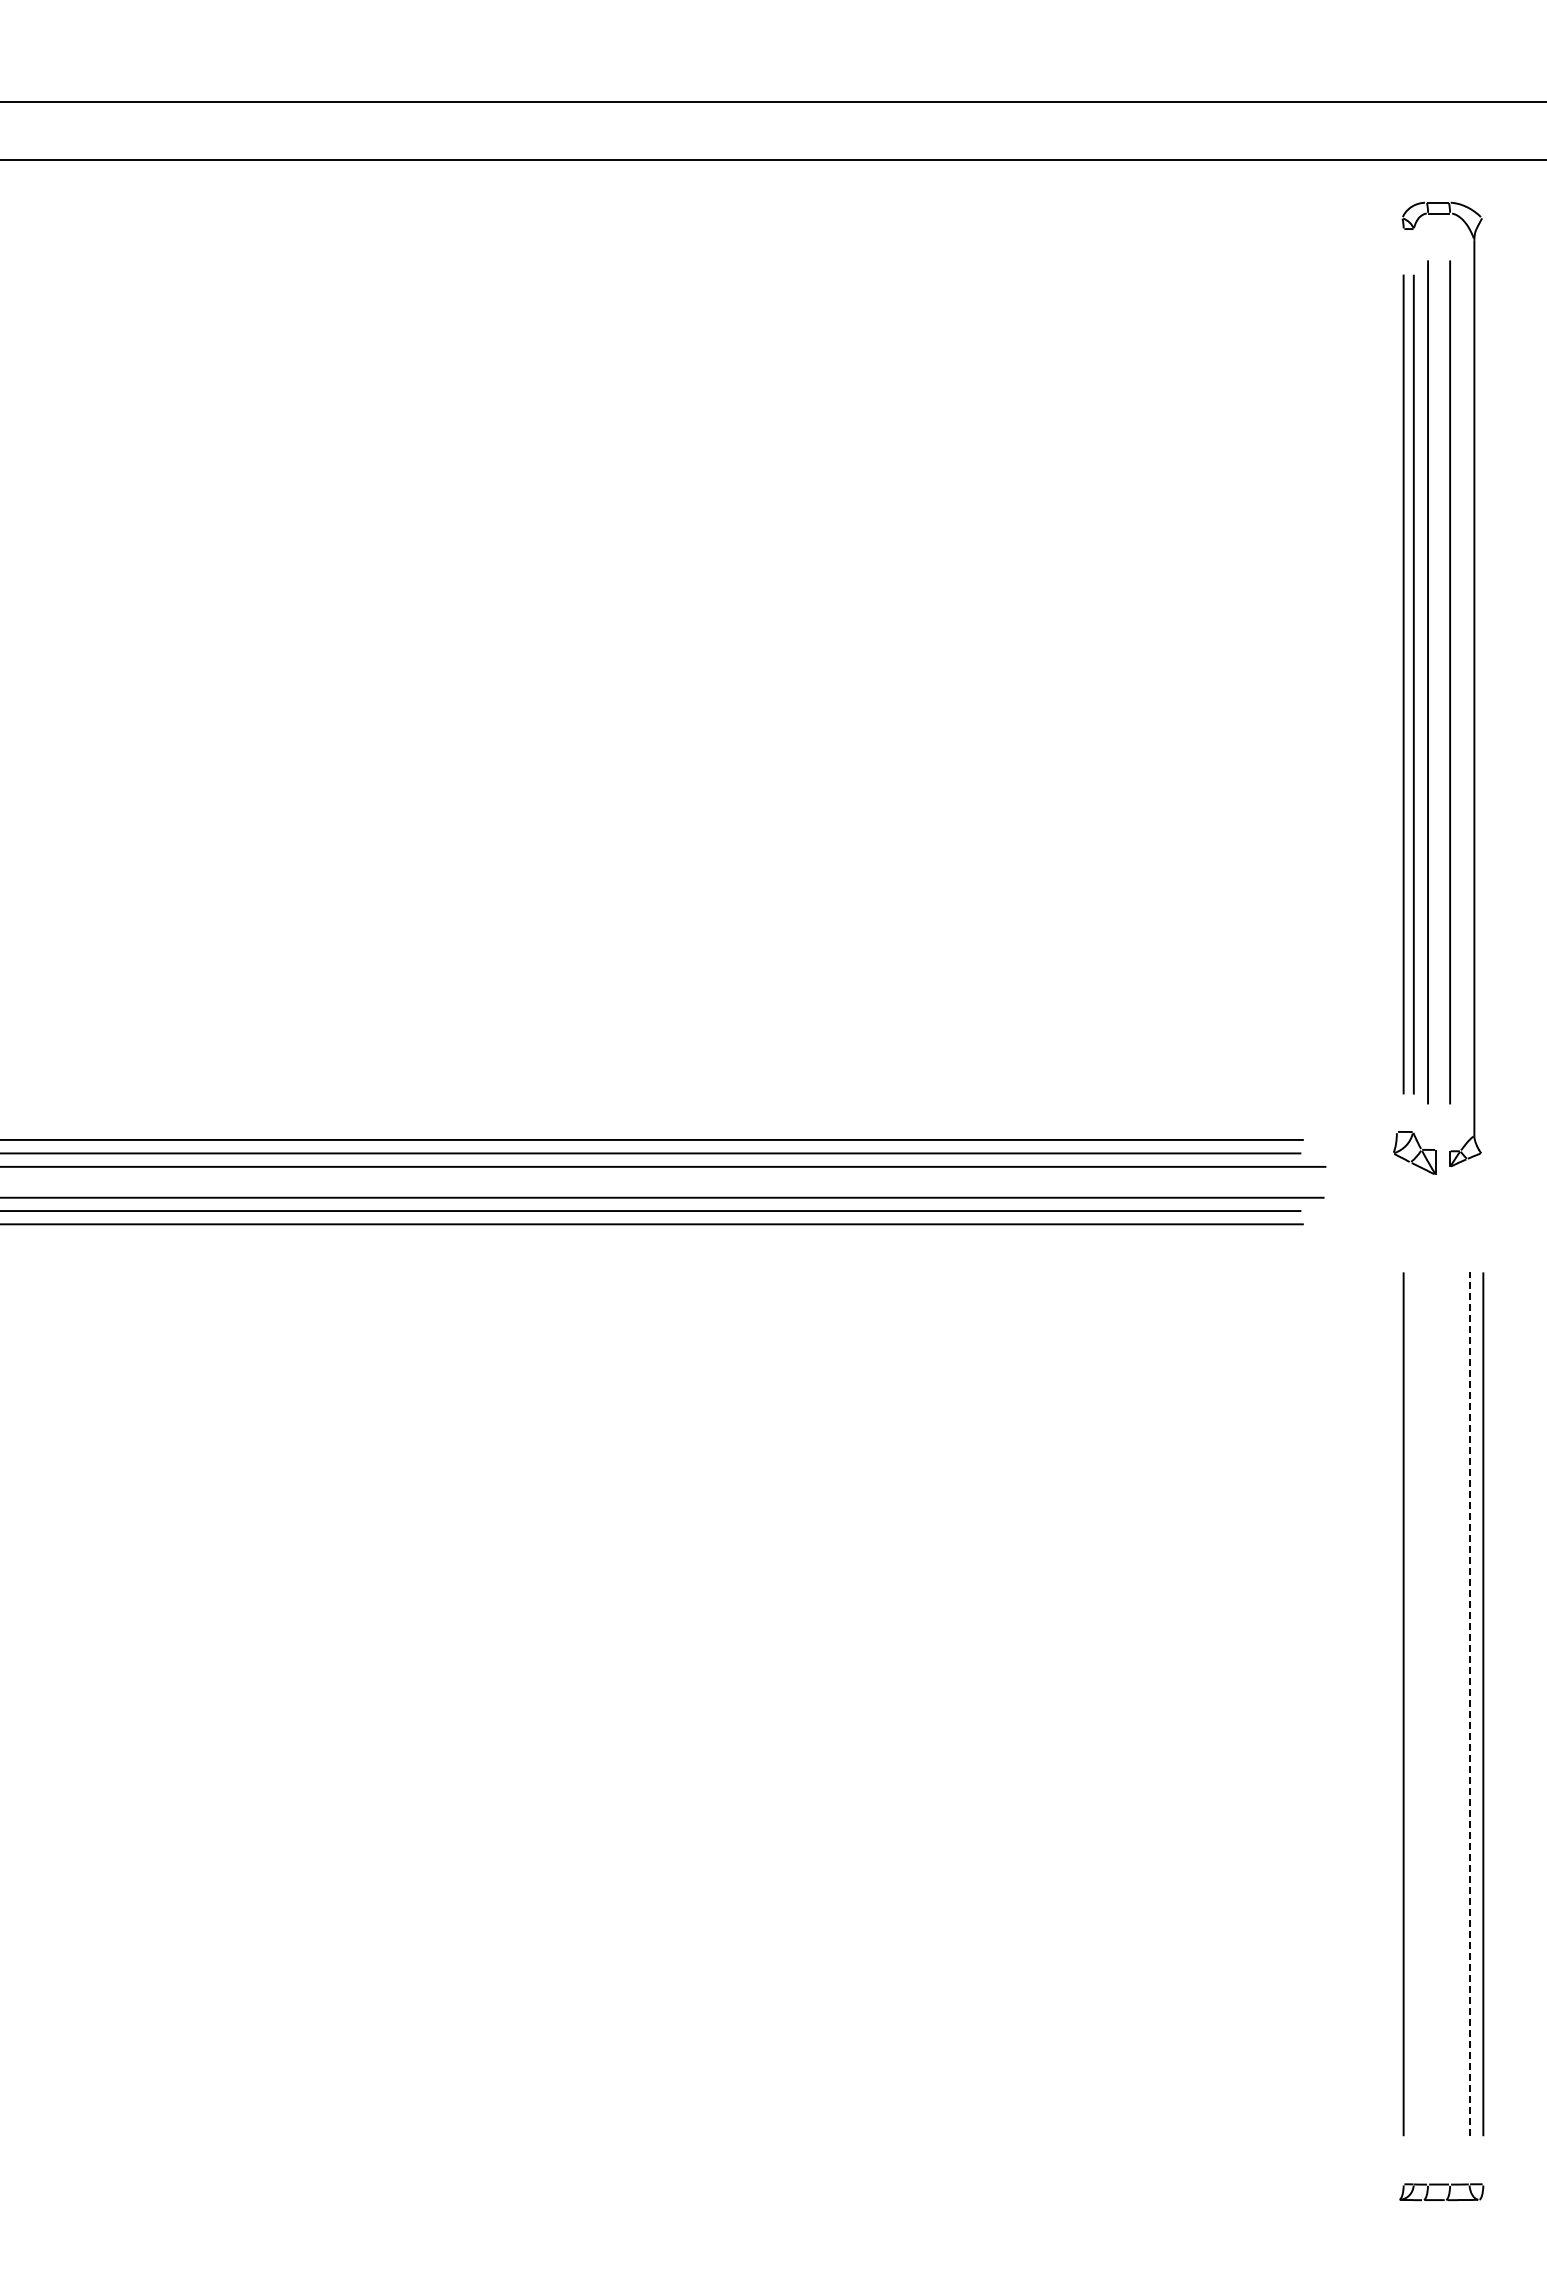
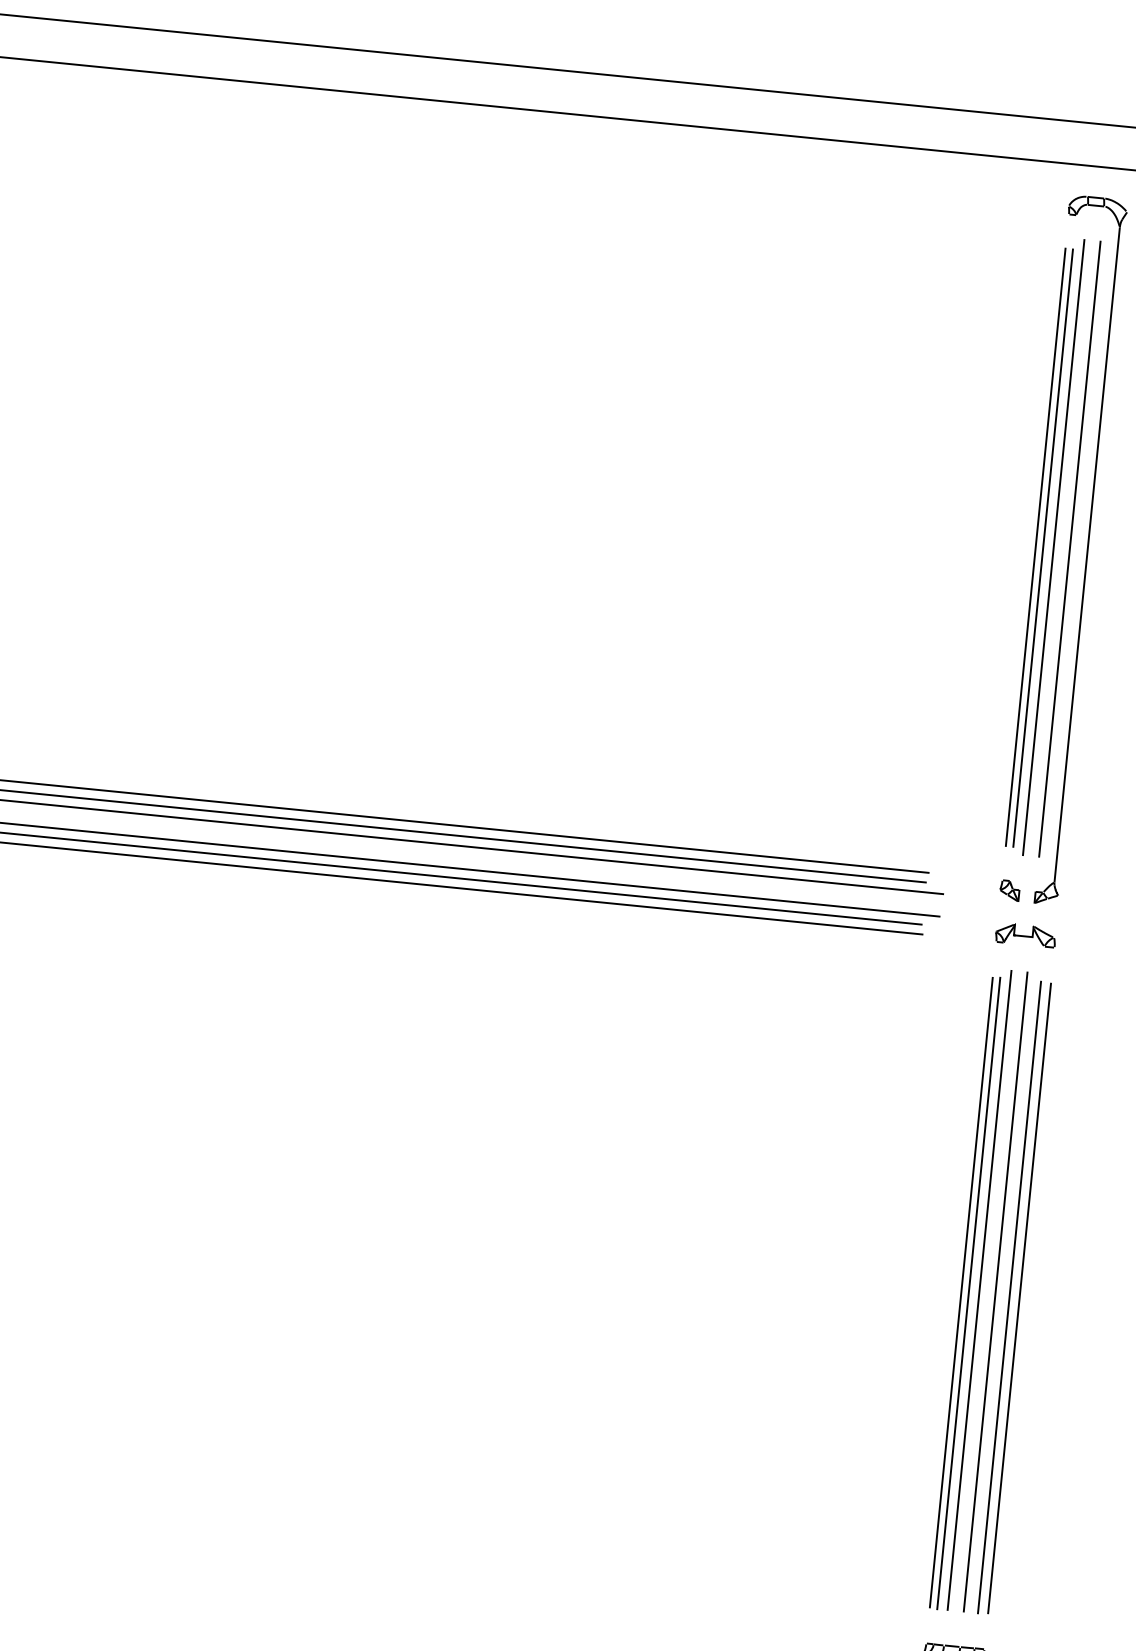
part: (1414, 1153) -> (1009, 890), size x0.62
part: (1442, 1211) -> (1025, 935), added
line: (1428, 1698) -> (979, 1290), added
line: (1449, 1698) -> (995, 1291), added
line: (1469, 1703) -> (1009, 1296), dashed -> solid
line: (1413, 1704) -> (968, 1293), added

